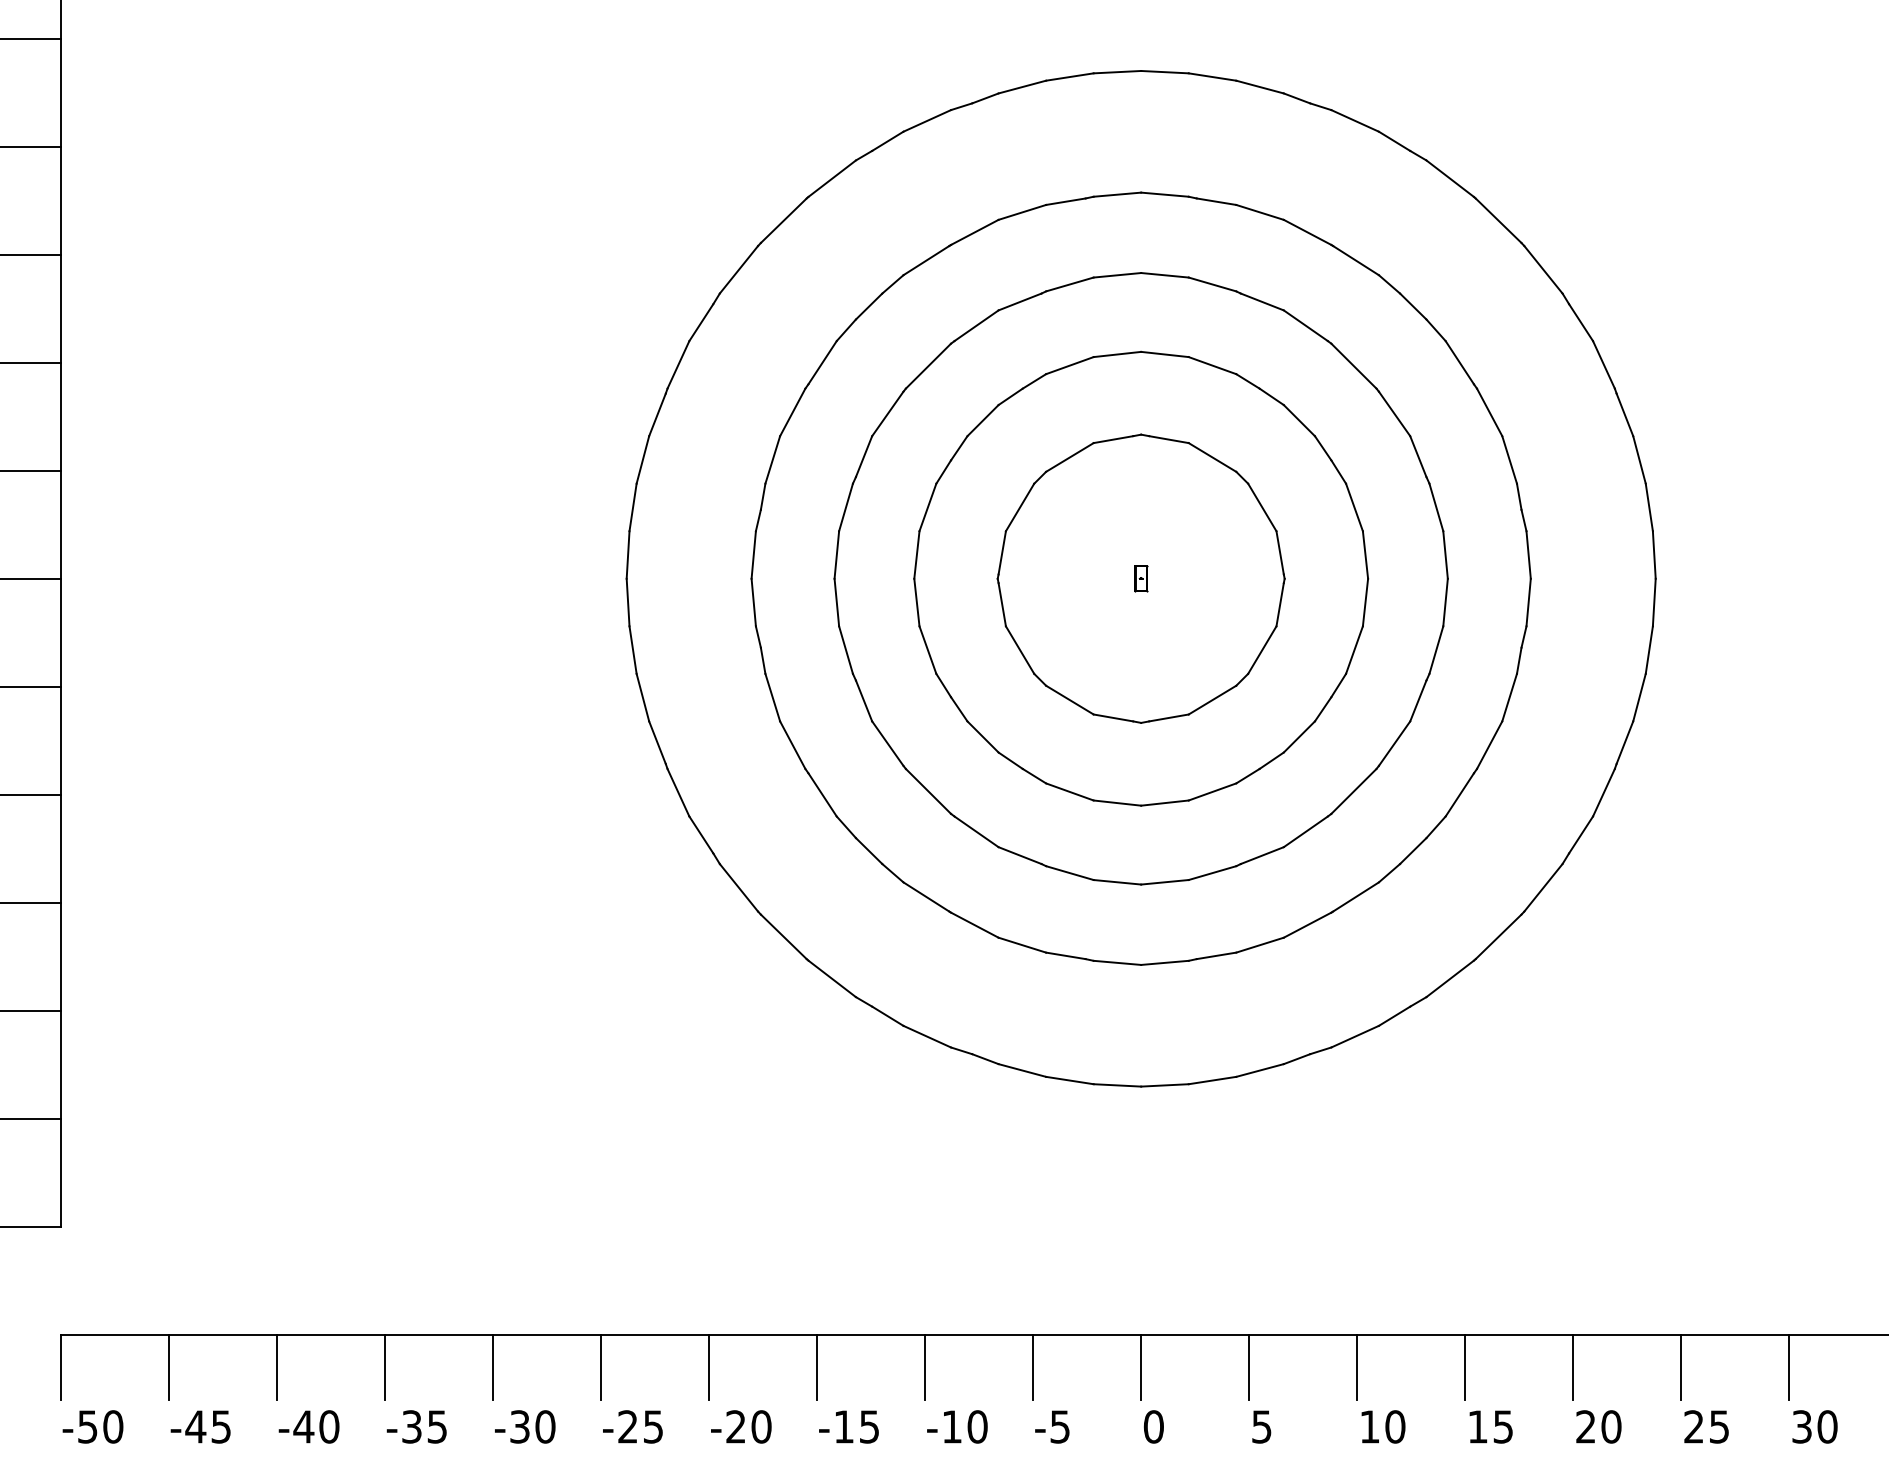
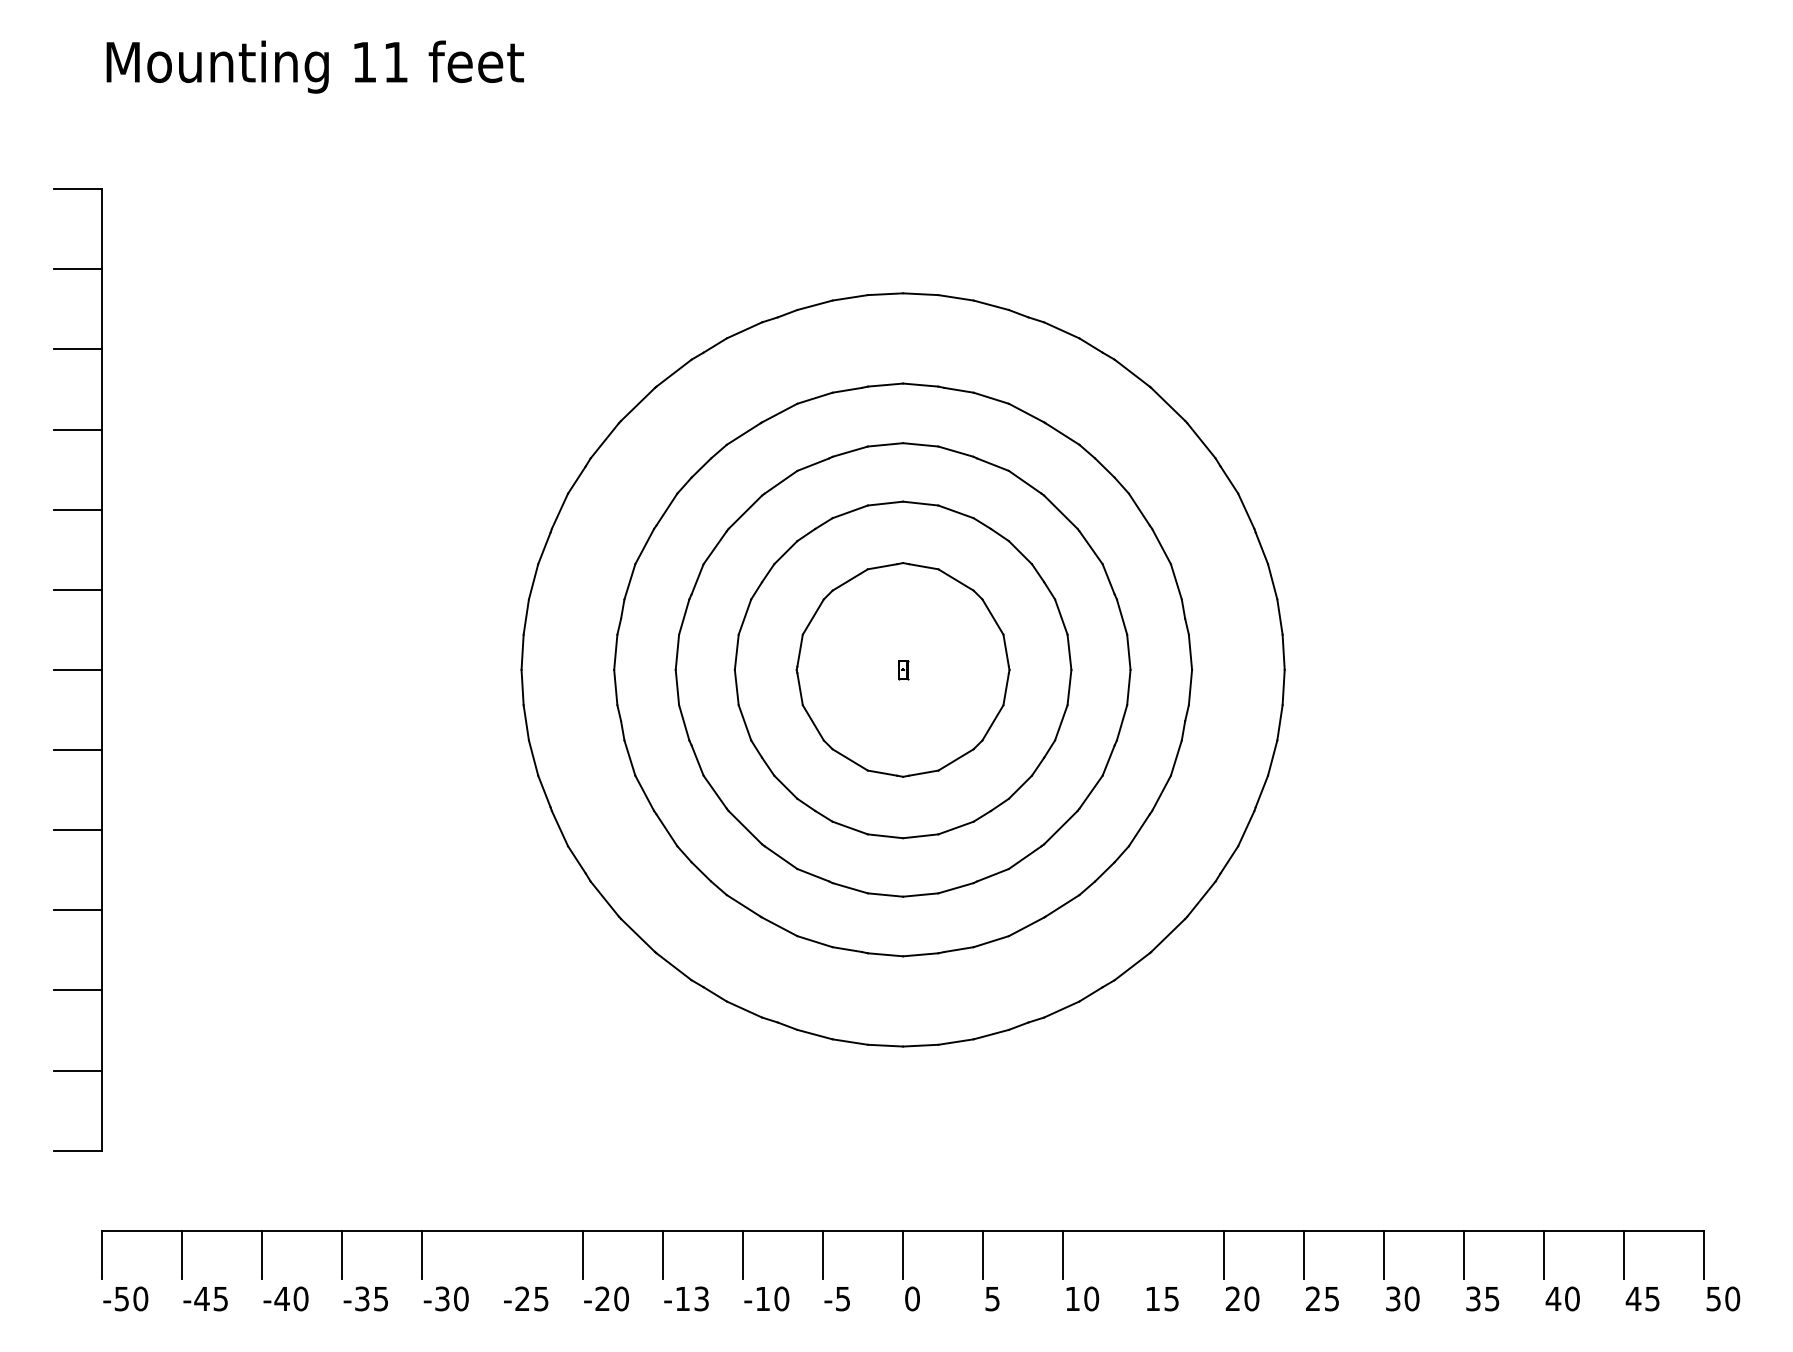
line: (600, 1366) -> (502, 1254), removed
line: (1465, 1366) -> (1143, 1254), removed
text: (869, 1426) -> (701, 1298), -15 -> -13

